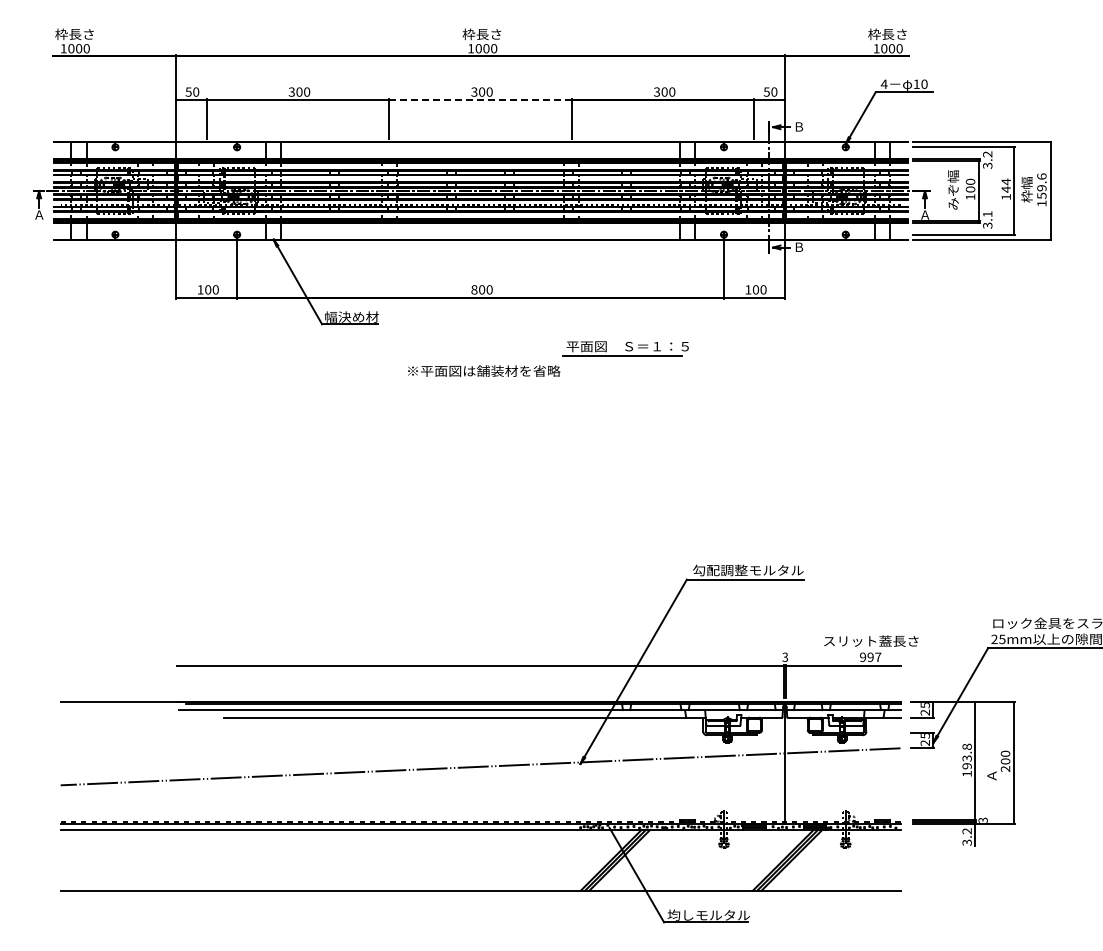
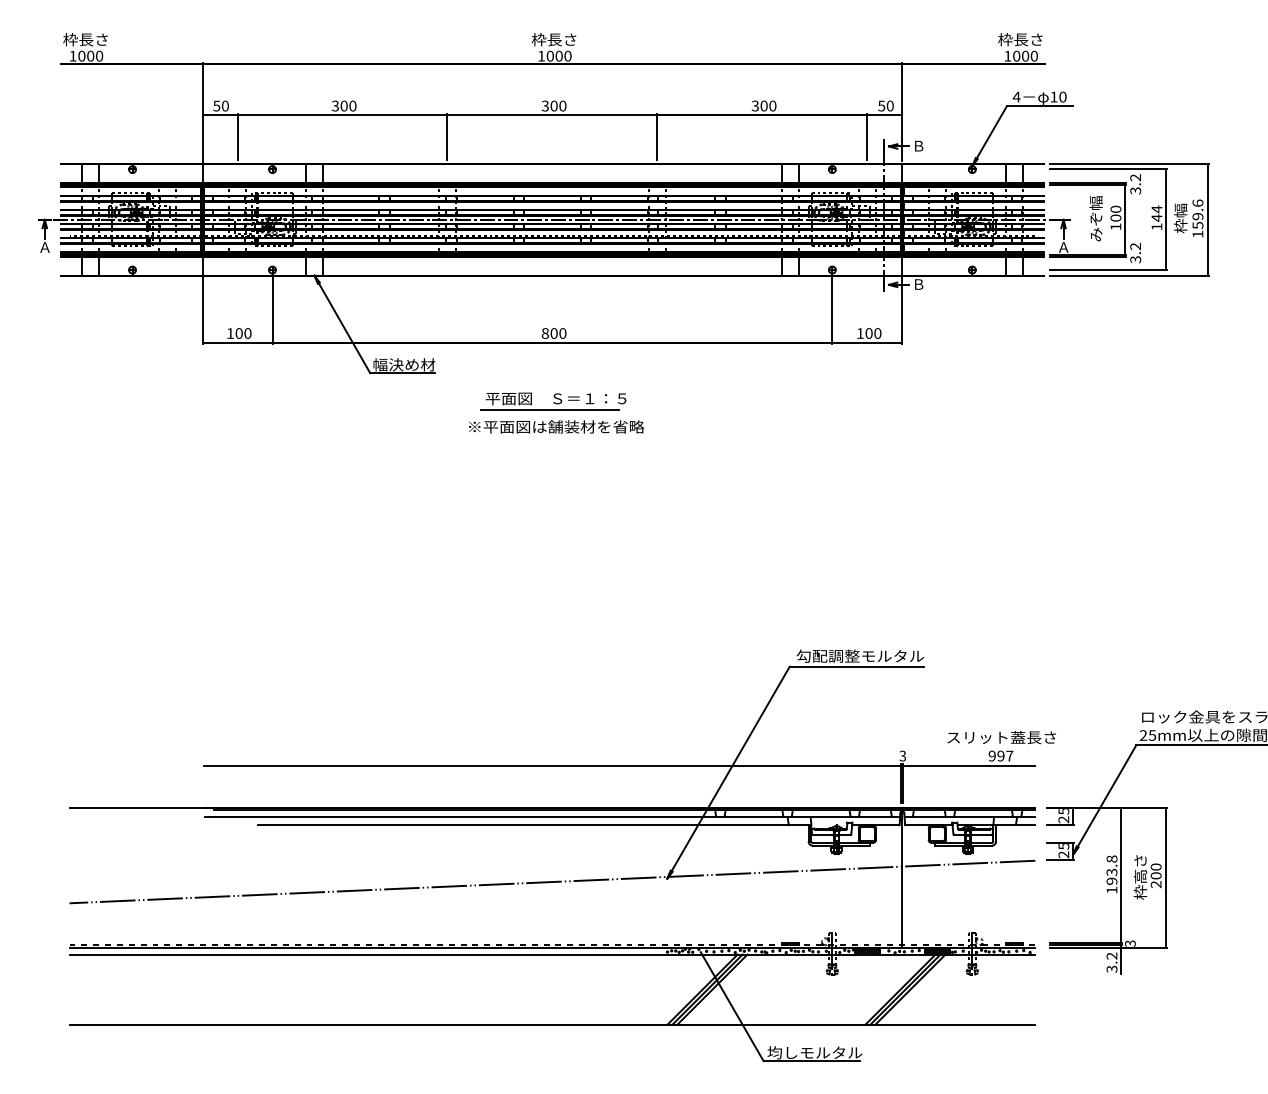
line: (481, 99) -> (553, 114), dashed -> solid
text: (987, 214) -> (1135, 246), 3.1 -> 3.2
part: (625, 348) -> (553, 400), moved
text: (991, 762) -> (1140, 877), Ａ -> 枠高さ

